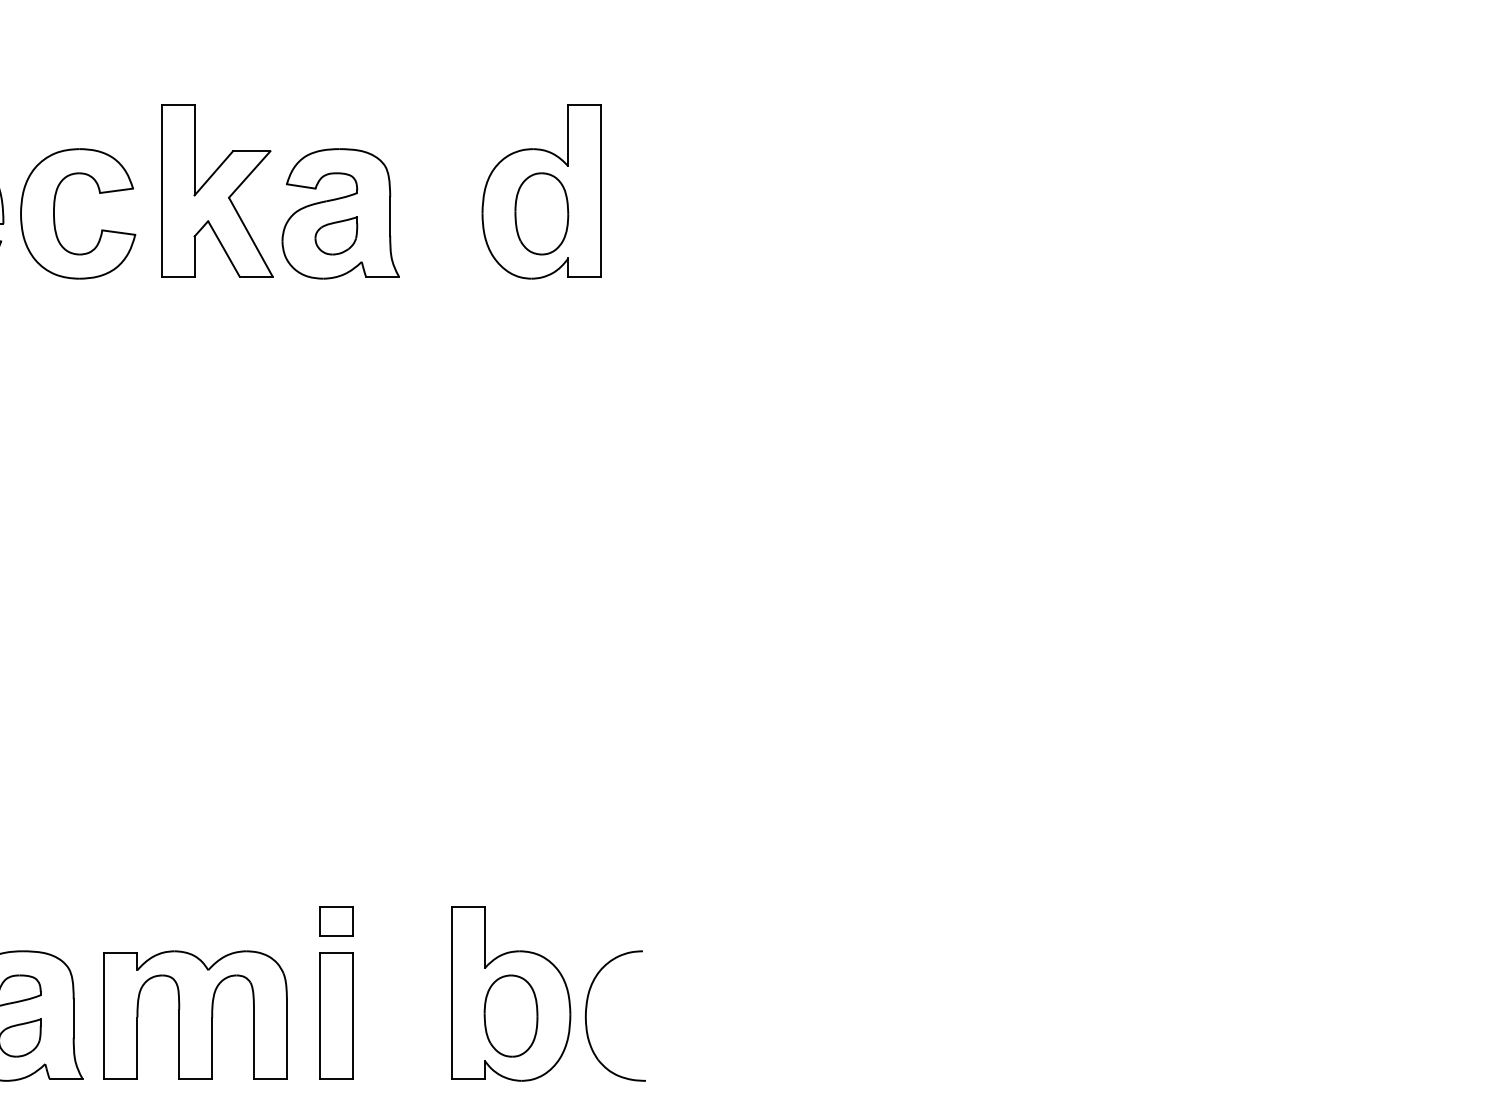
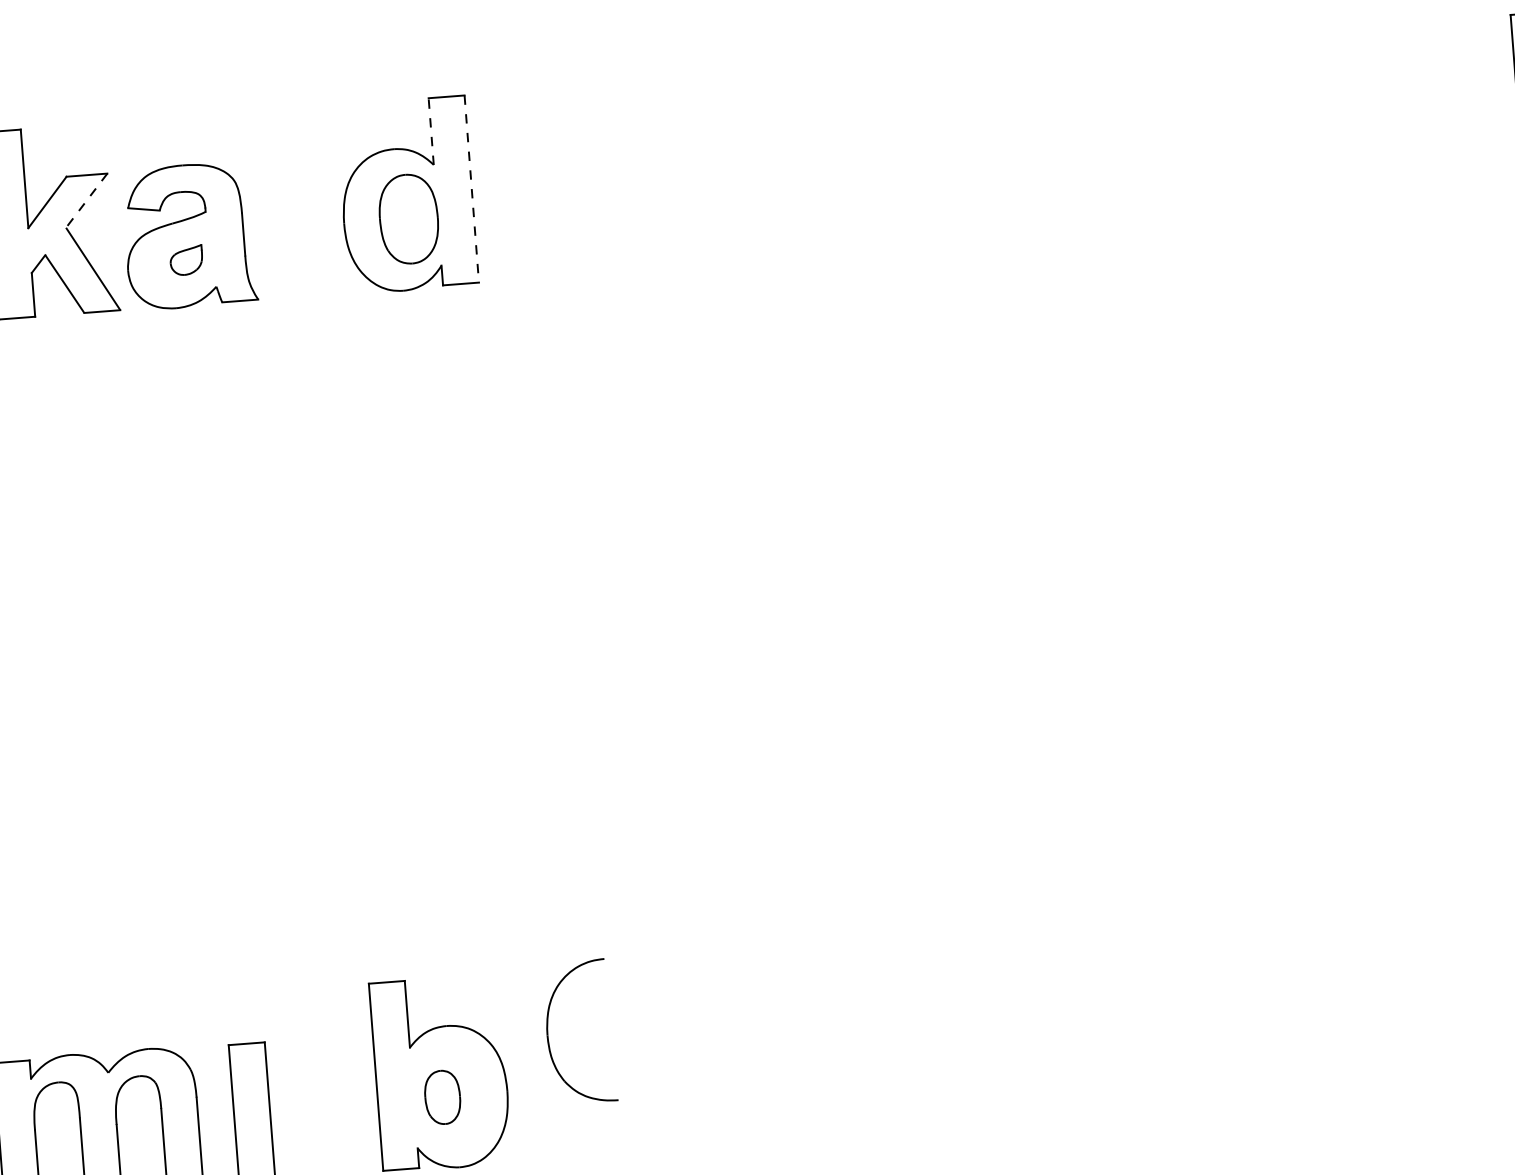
line: (568, 135) -> (431, 131), solid -> dashed
line: (249, 174) -> (86, 200), solid -> dashed
line: (601, 190) -> (472, 188), solid -> dashed
part: (336, 235) -> (186, 259), size x0.7
part: (336, 921) -> (244, 1008), removed
part: (587, 1008) -> (548, 1026), moved
part: (510, 1015) -> (442, 1096), size x0.6

